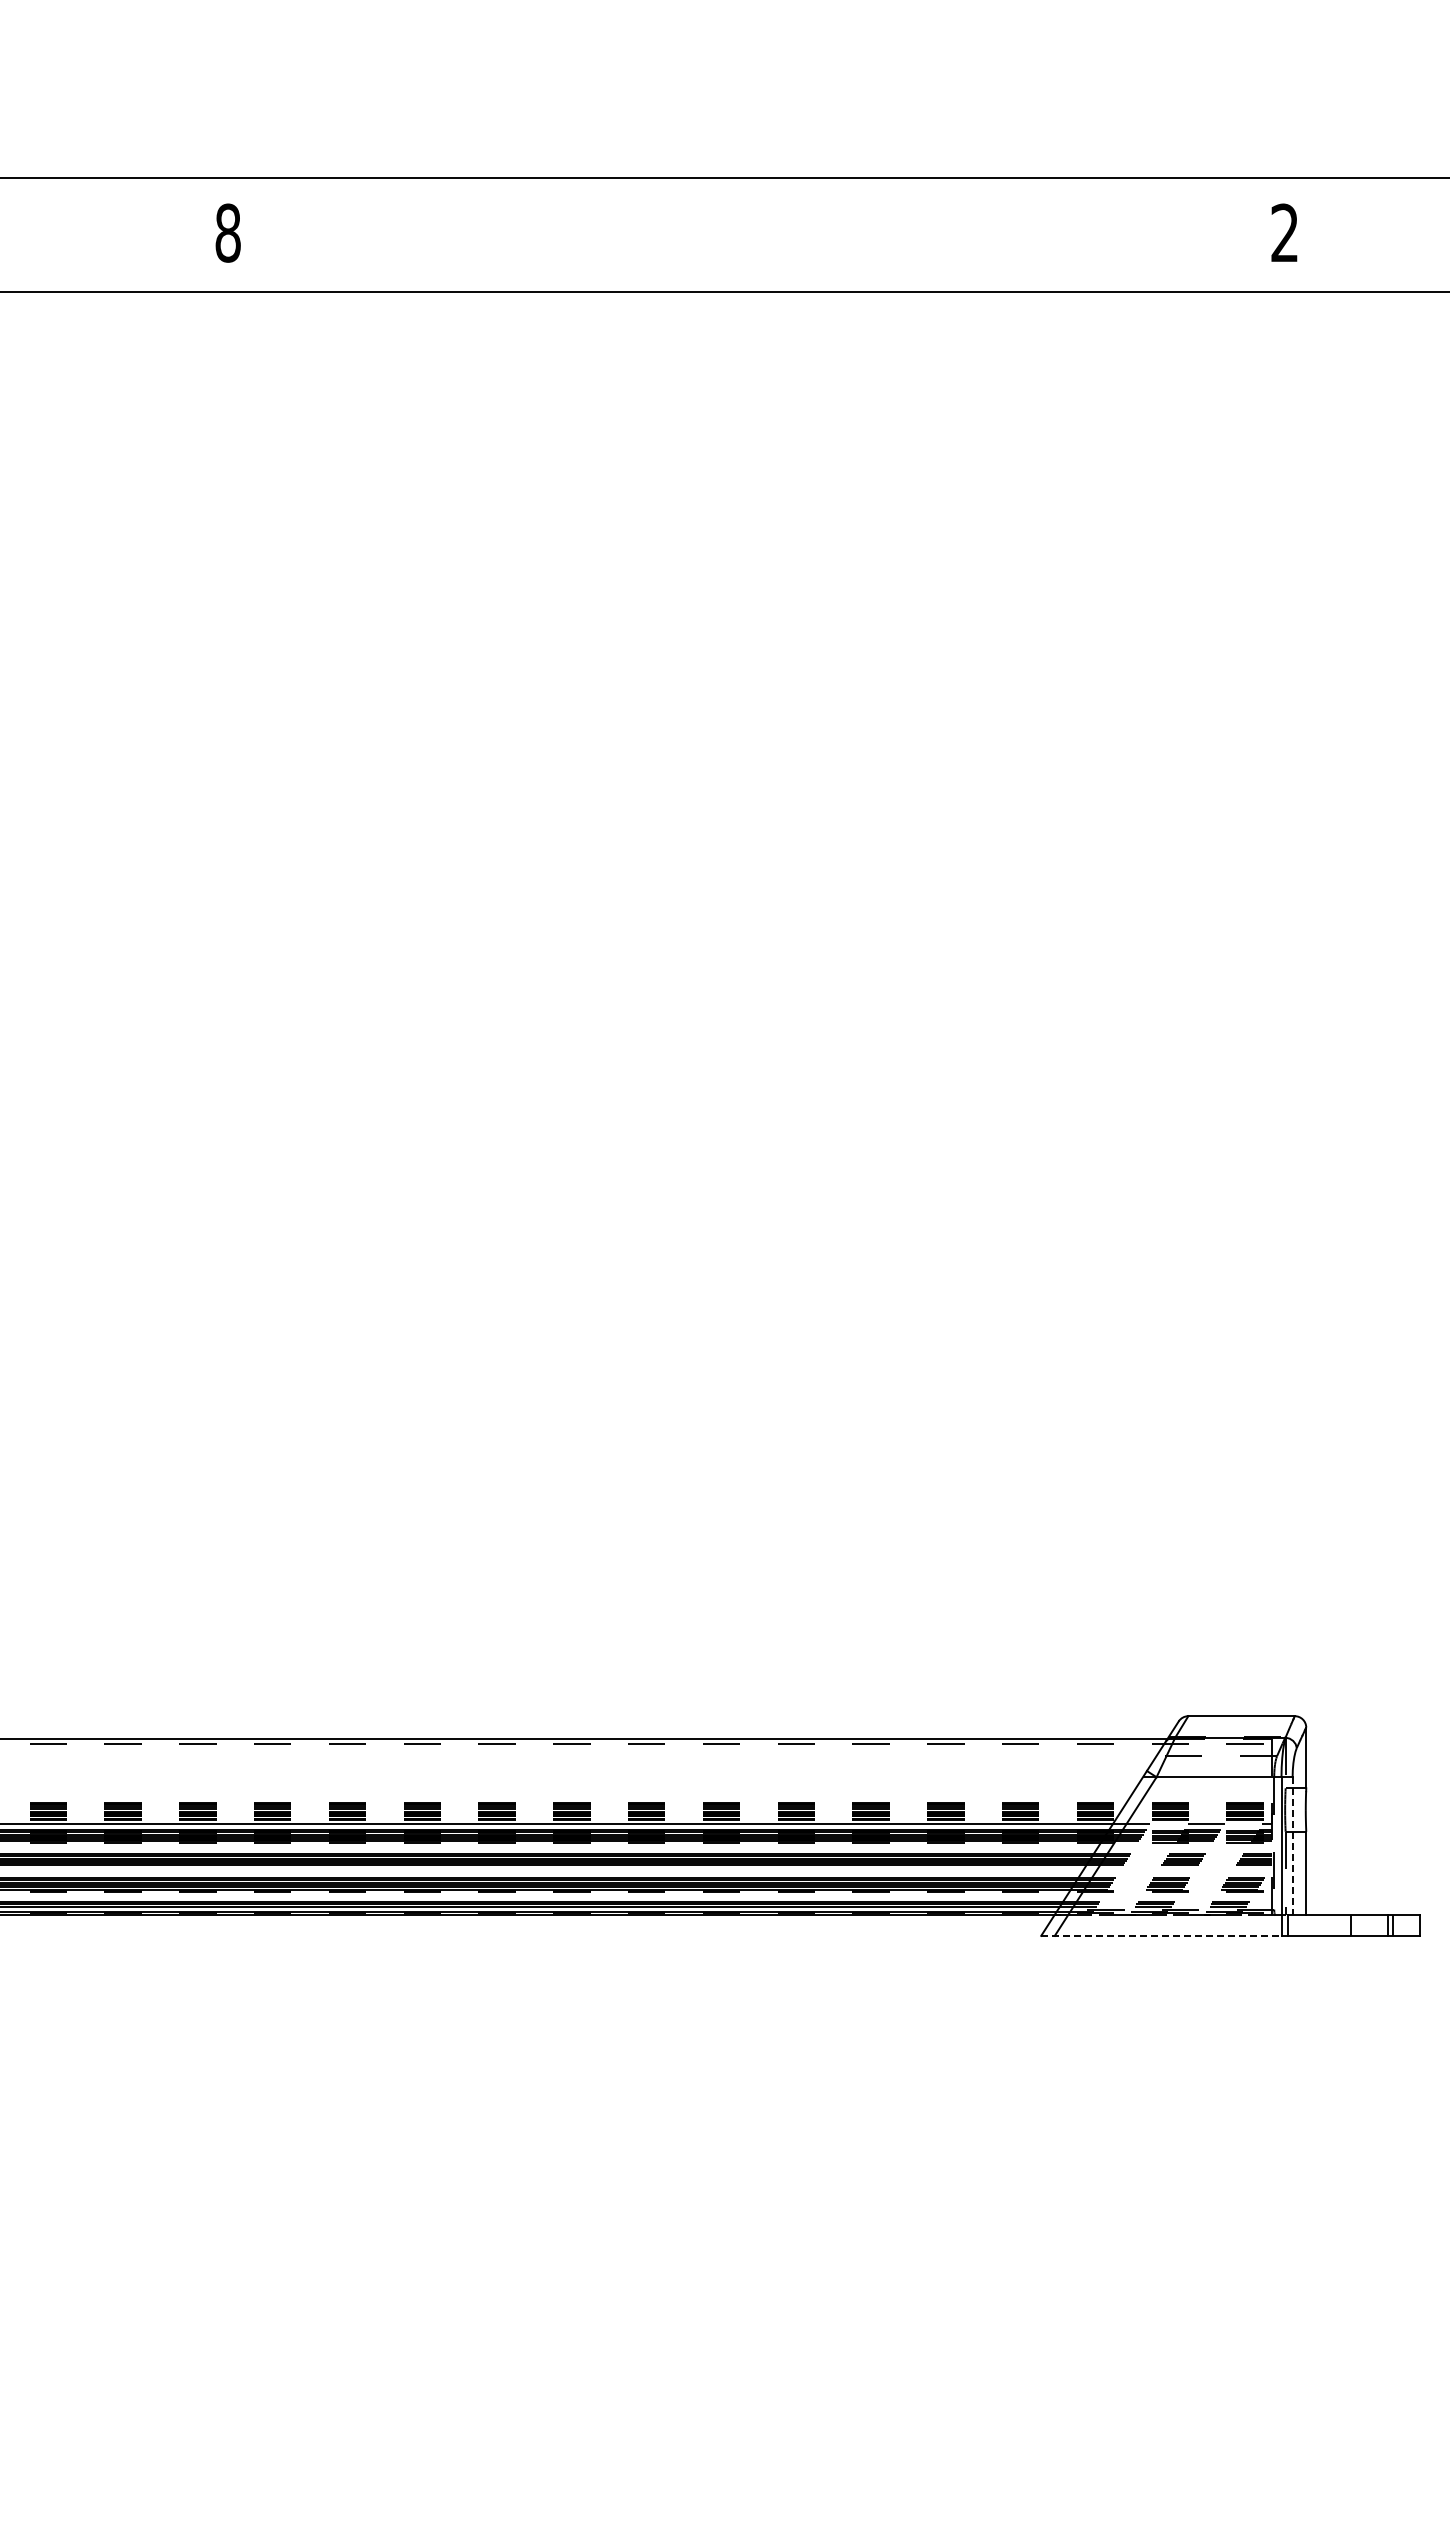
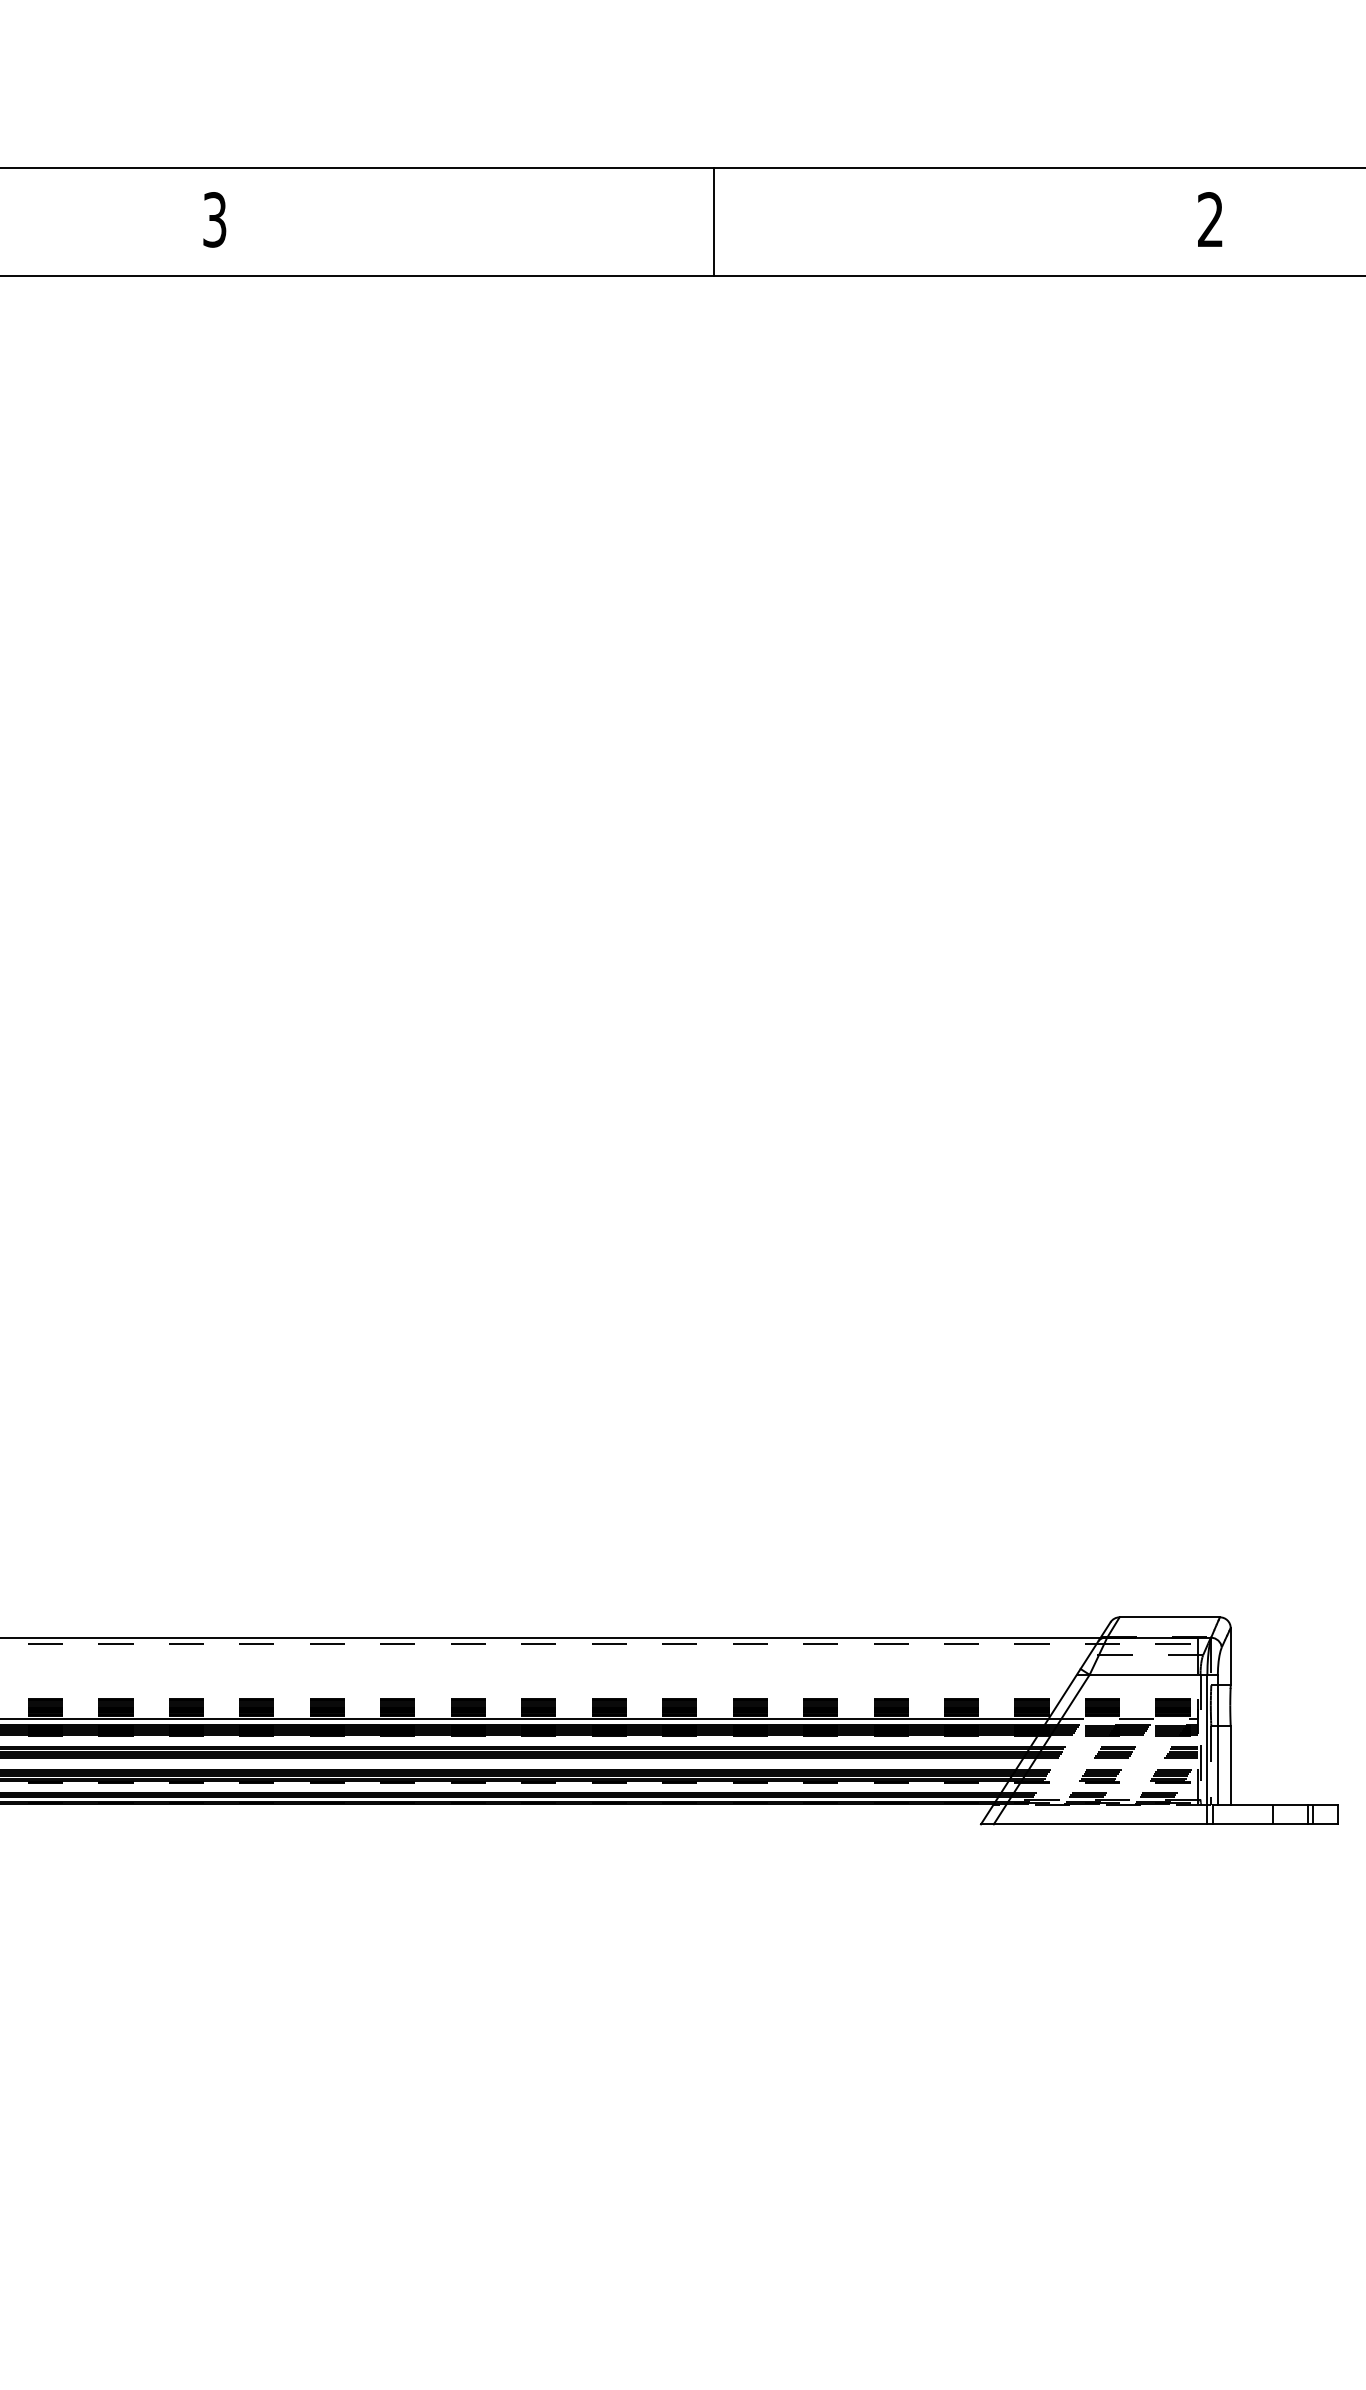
text: (227, 232) -> (214, 219), 8 -> 3
line: (757, 234) -> (713, 221), added
line: (1292, 1846) -> (1217, 1740), dashed -> solid
line: (1161, 1935) -> (1094, 1823), dashed -> solid

